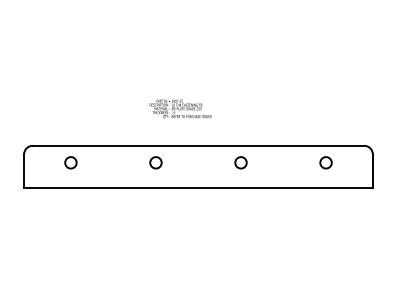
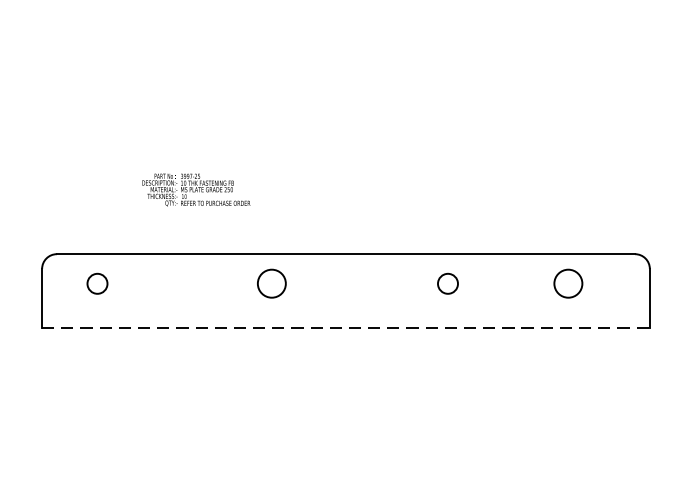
text: (180, 108) -> (196, 189), moved
circle: (70, 162) -> (96, 283), moved
circle: (155, 162) -> (271, 283), size x1.4
circle: (240, 162) -> (447, 283), moved
circle: (325, 162) -> (567, 283), size x1.4
line: (198, 188) -> (346, 328), solid -> dashed

